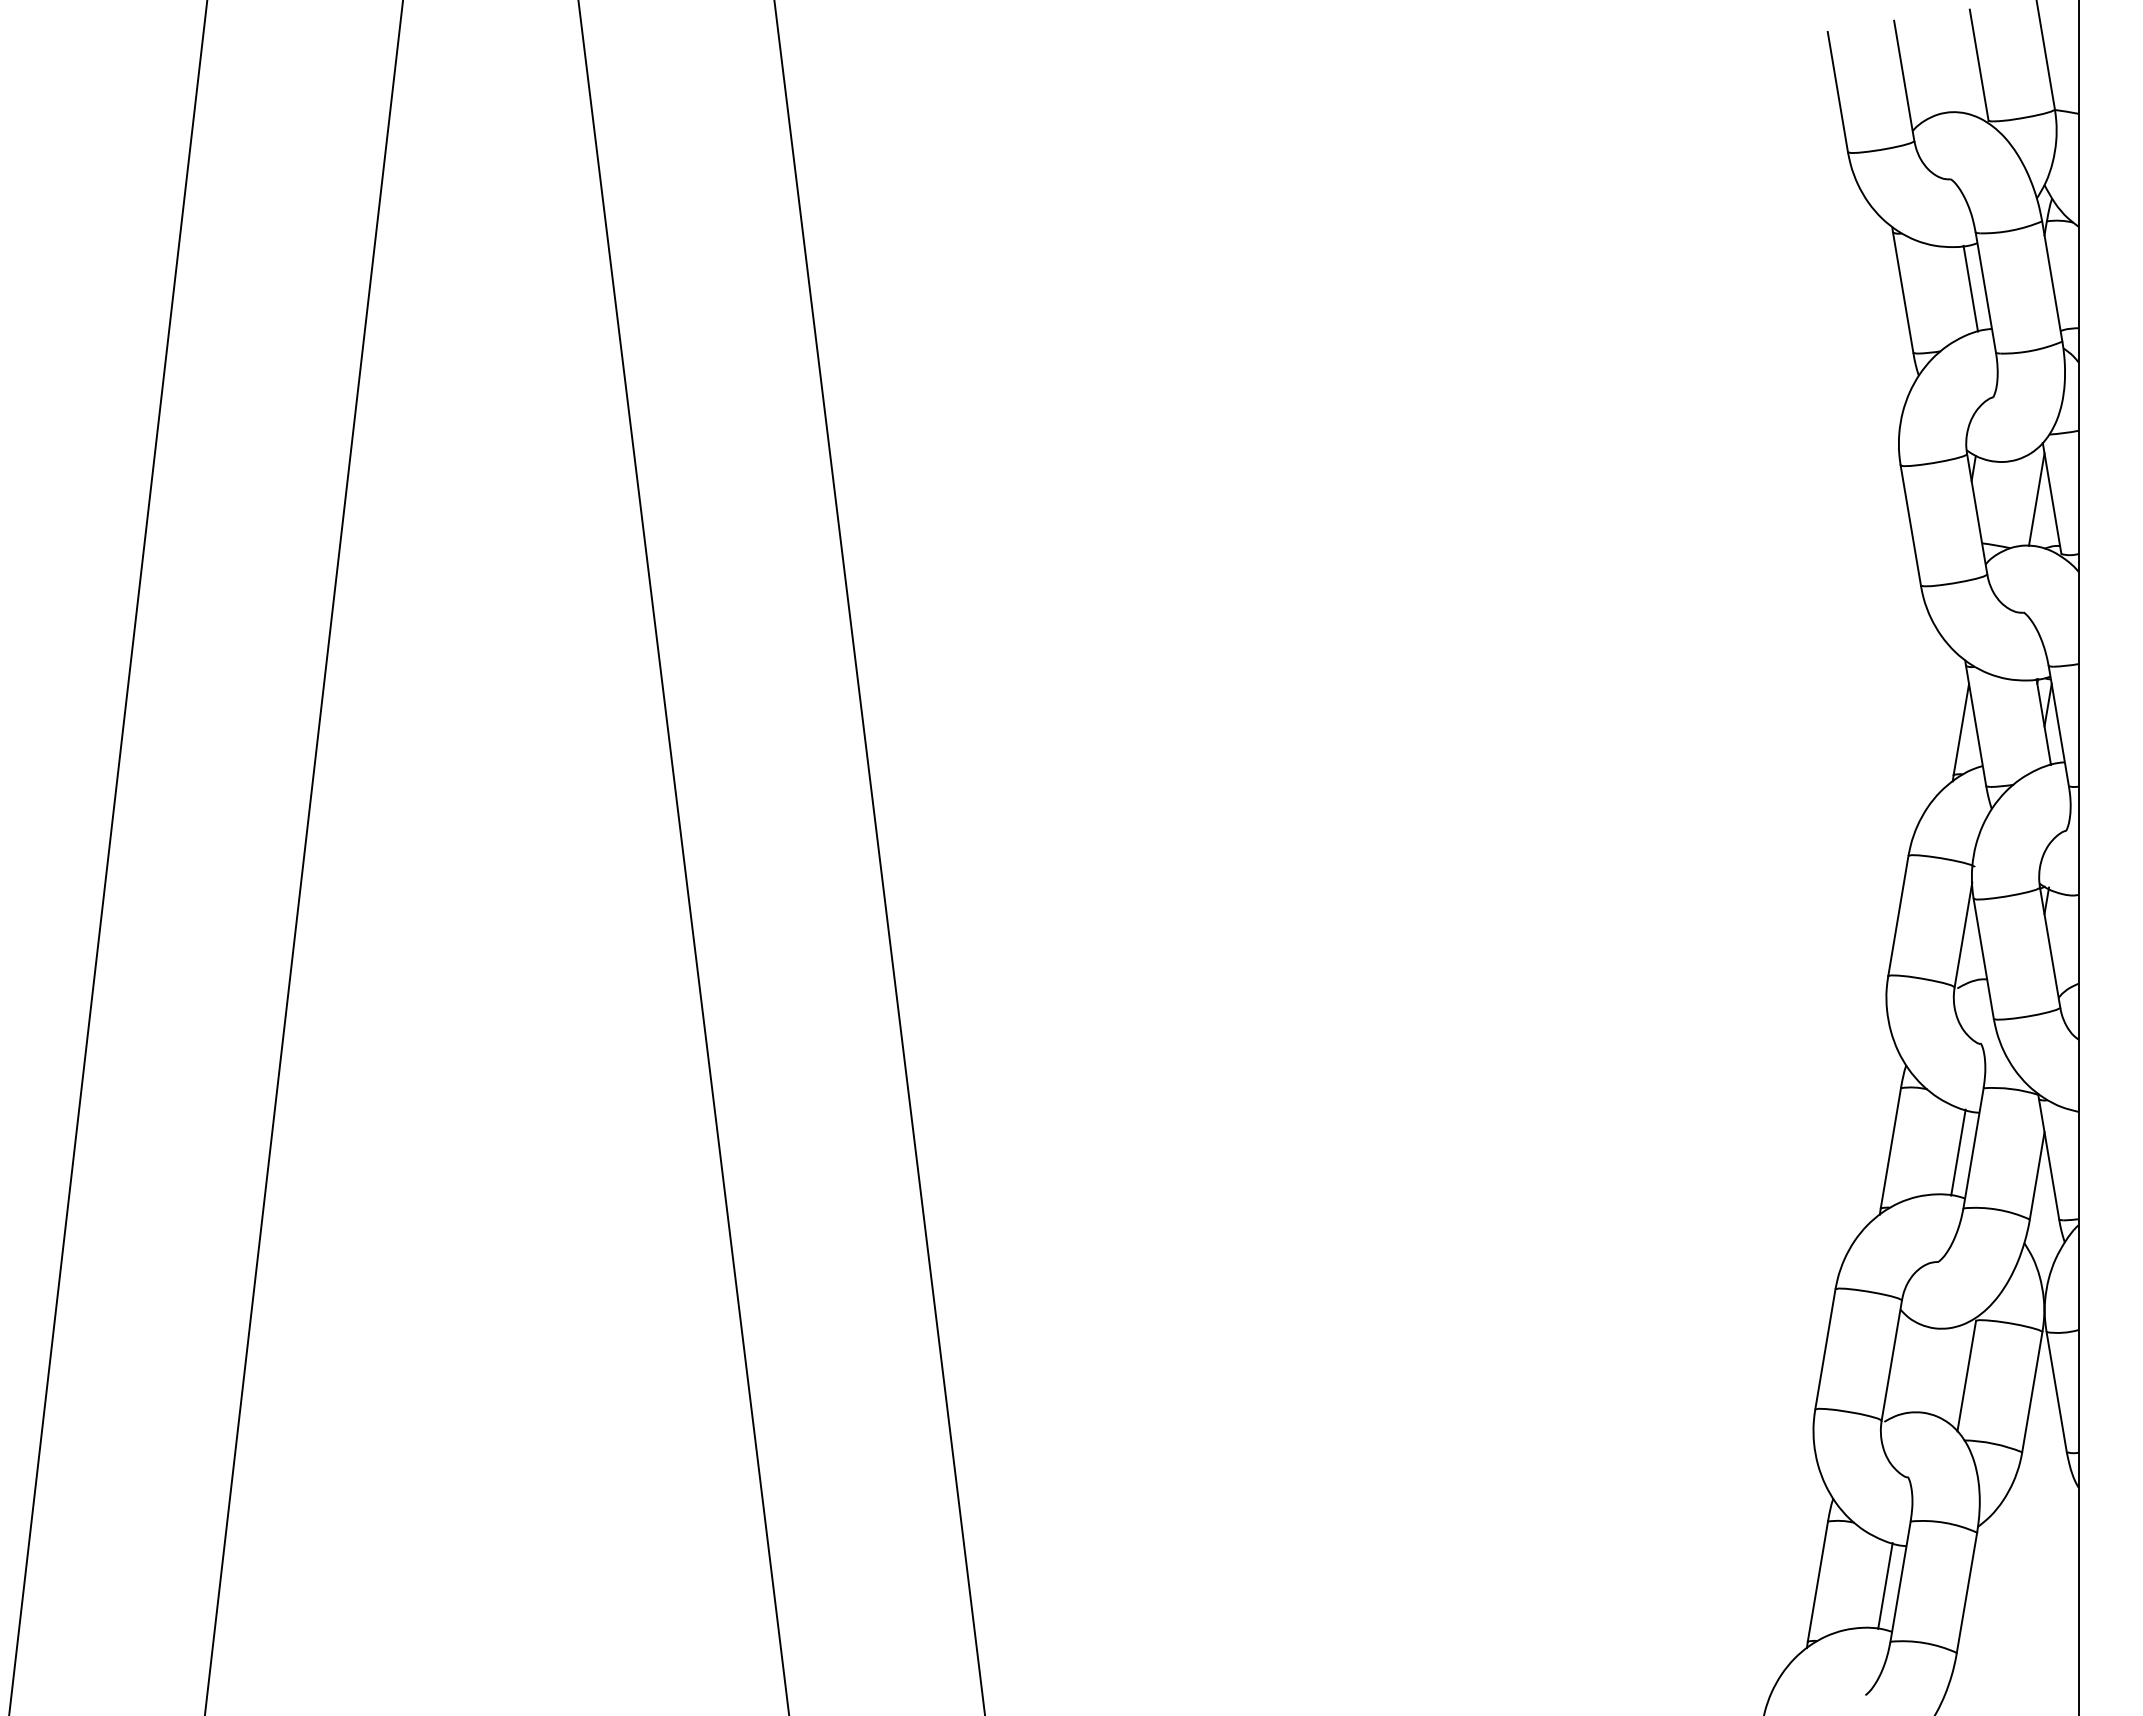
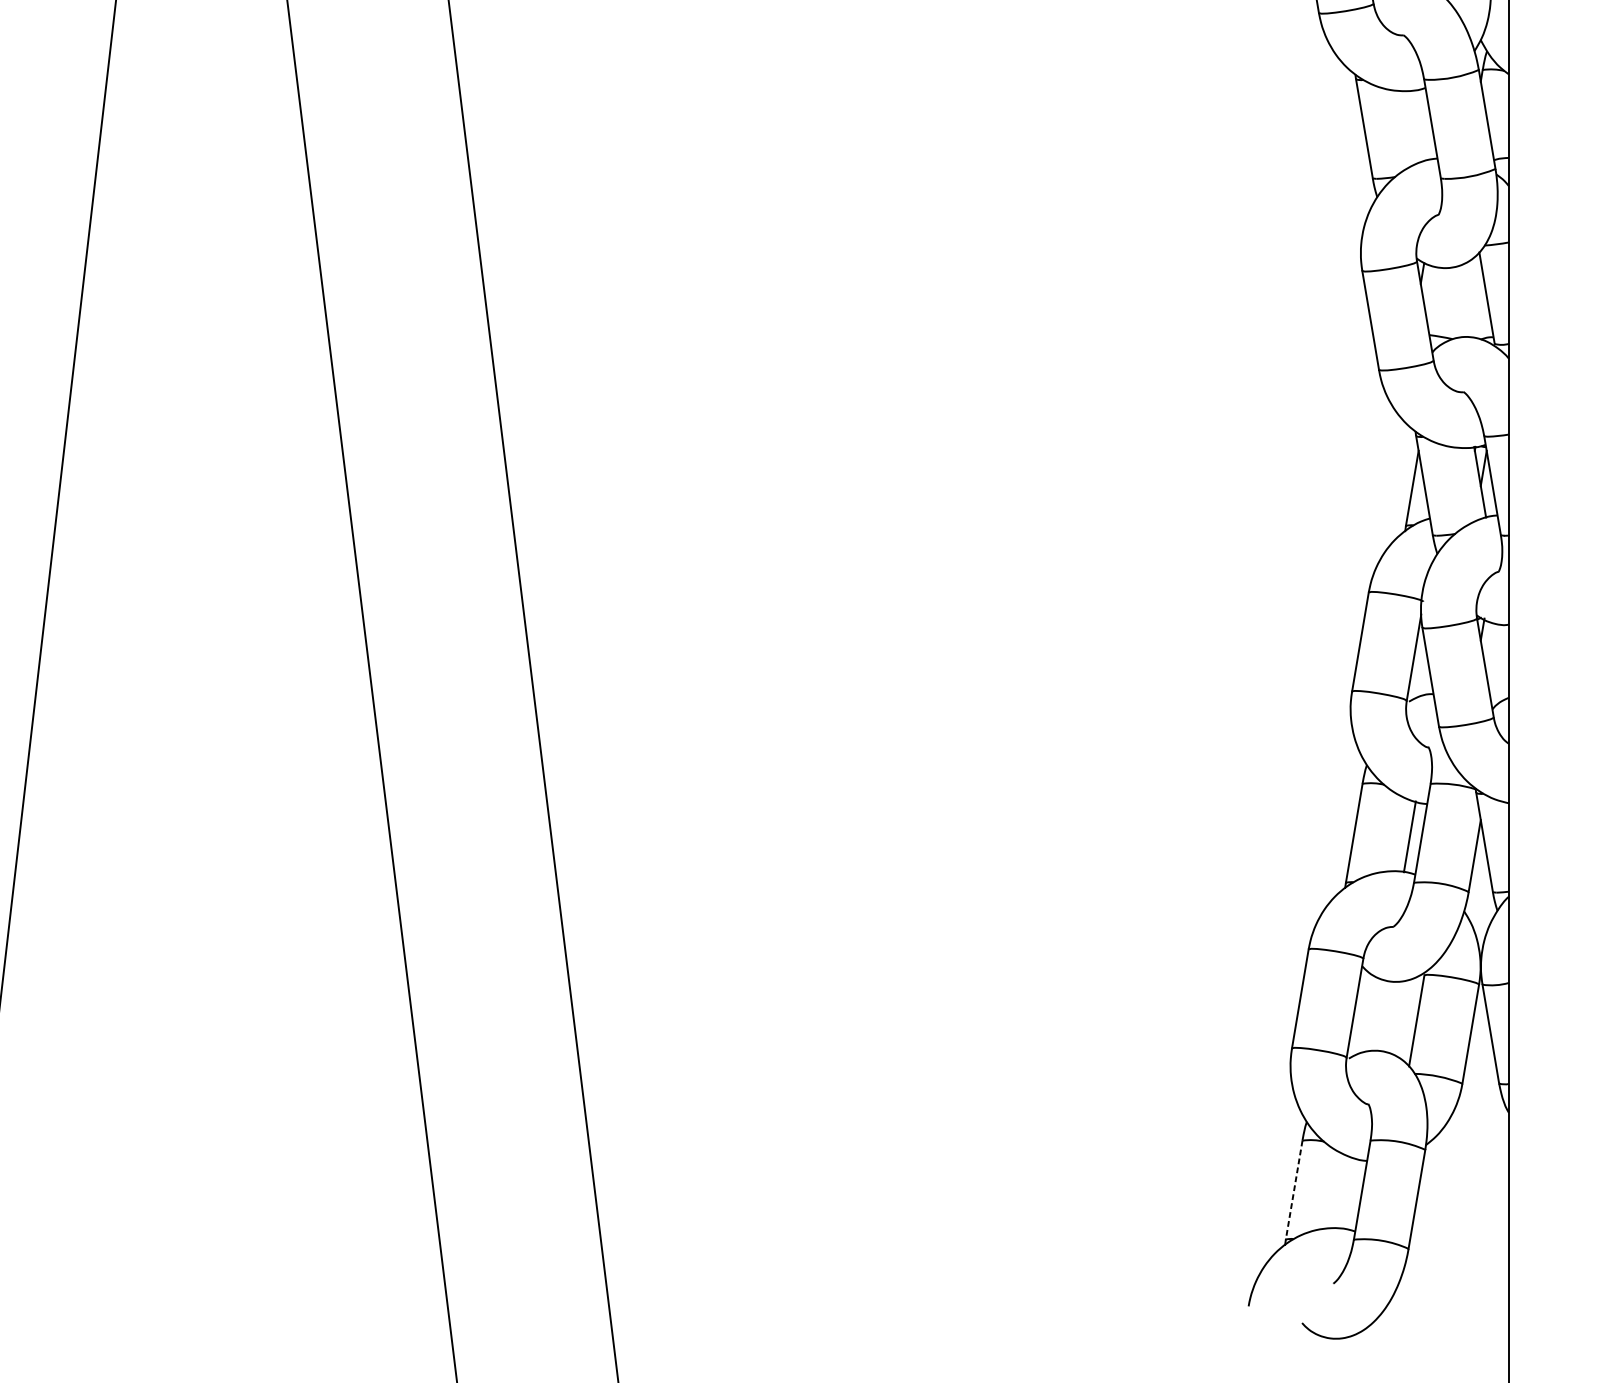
line: (1970, 288) -> (1419, 125), removed
line: (2036, 499) -> (1474, 299), removed
line: (1817, 1581) -> (1293, 1190), solid -> dashed
line: (1885, 1585) -> (1349, 1193), removed

